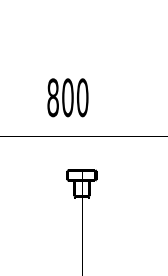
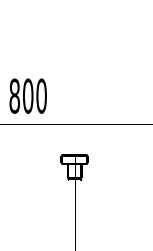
text: (67, 97) -> (27, 95), moved

